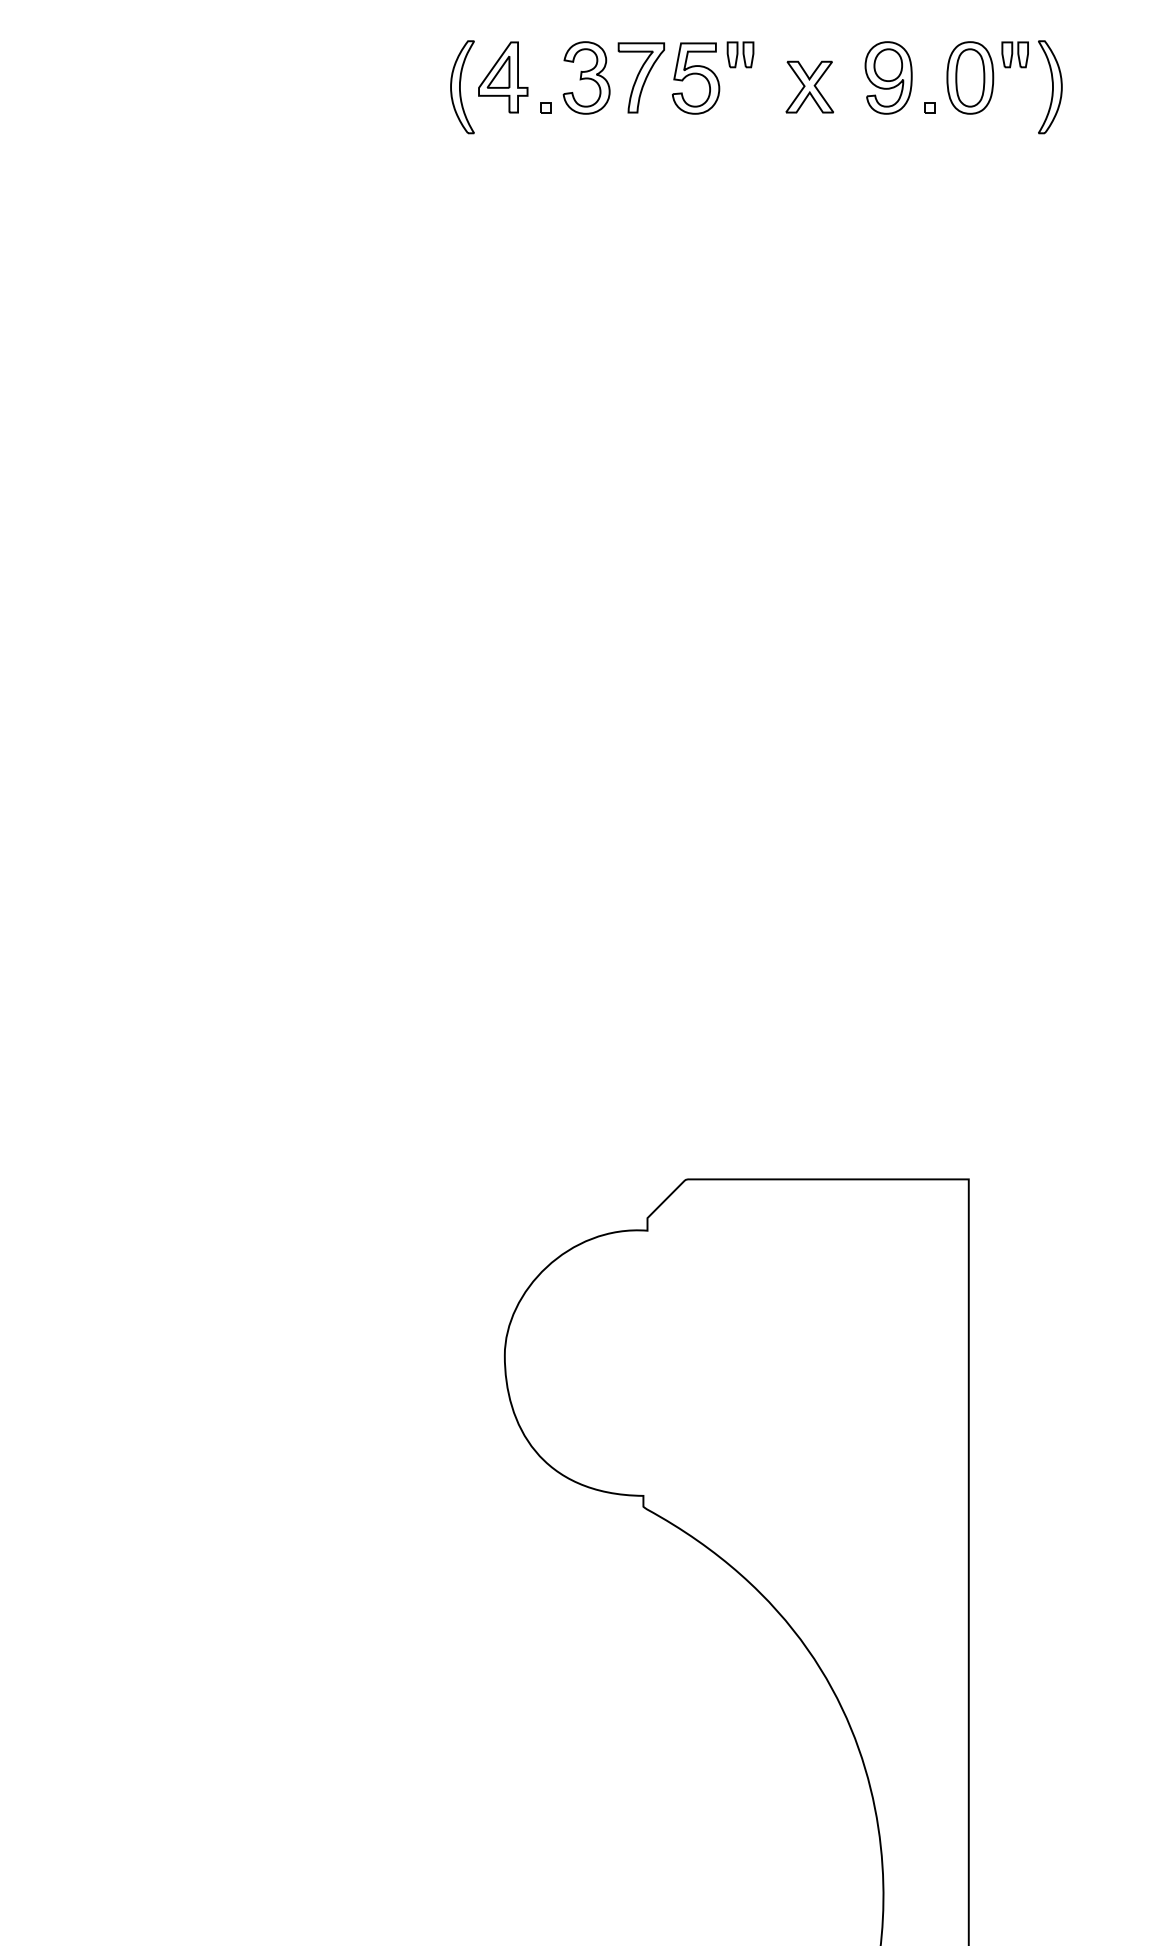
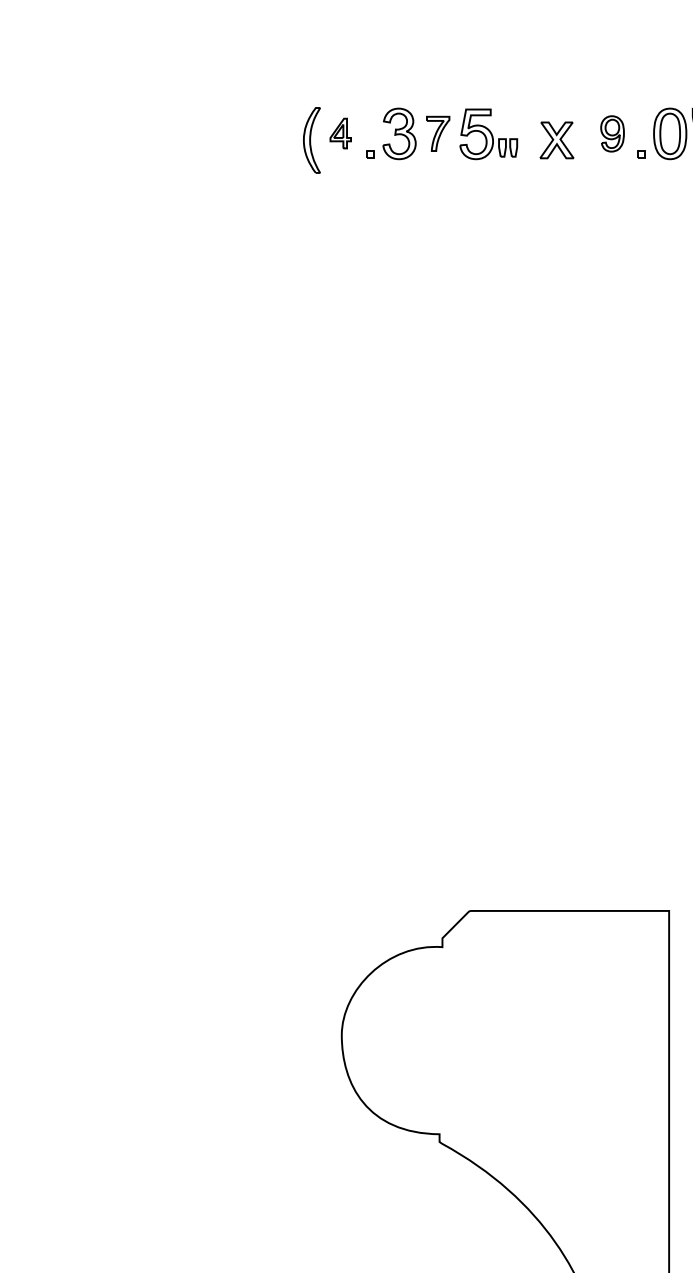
part: (740, 54) -> (508, 147), moved
part: (503, 77) -> (340, 133), size x0.6
part: (641, 77) -> (438, 133), size x0.7
part: (888, 77) -> (612, 133), size x0.7

